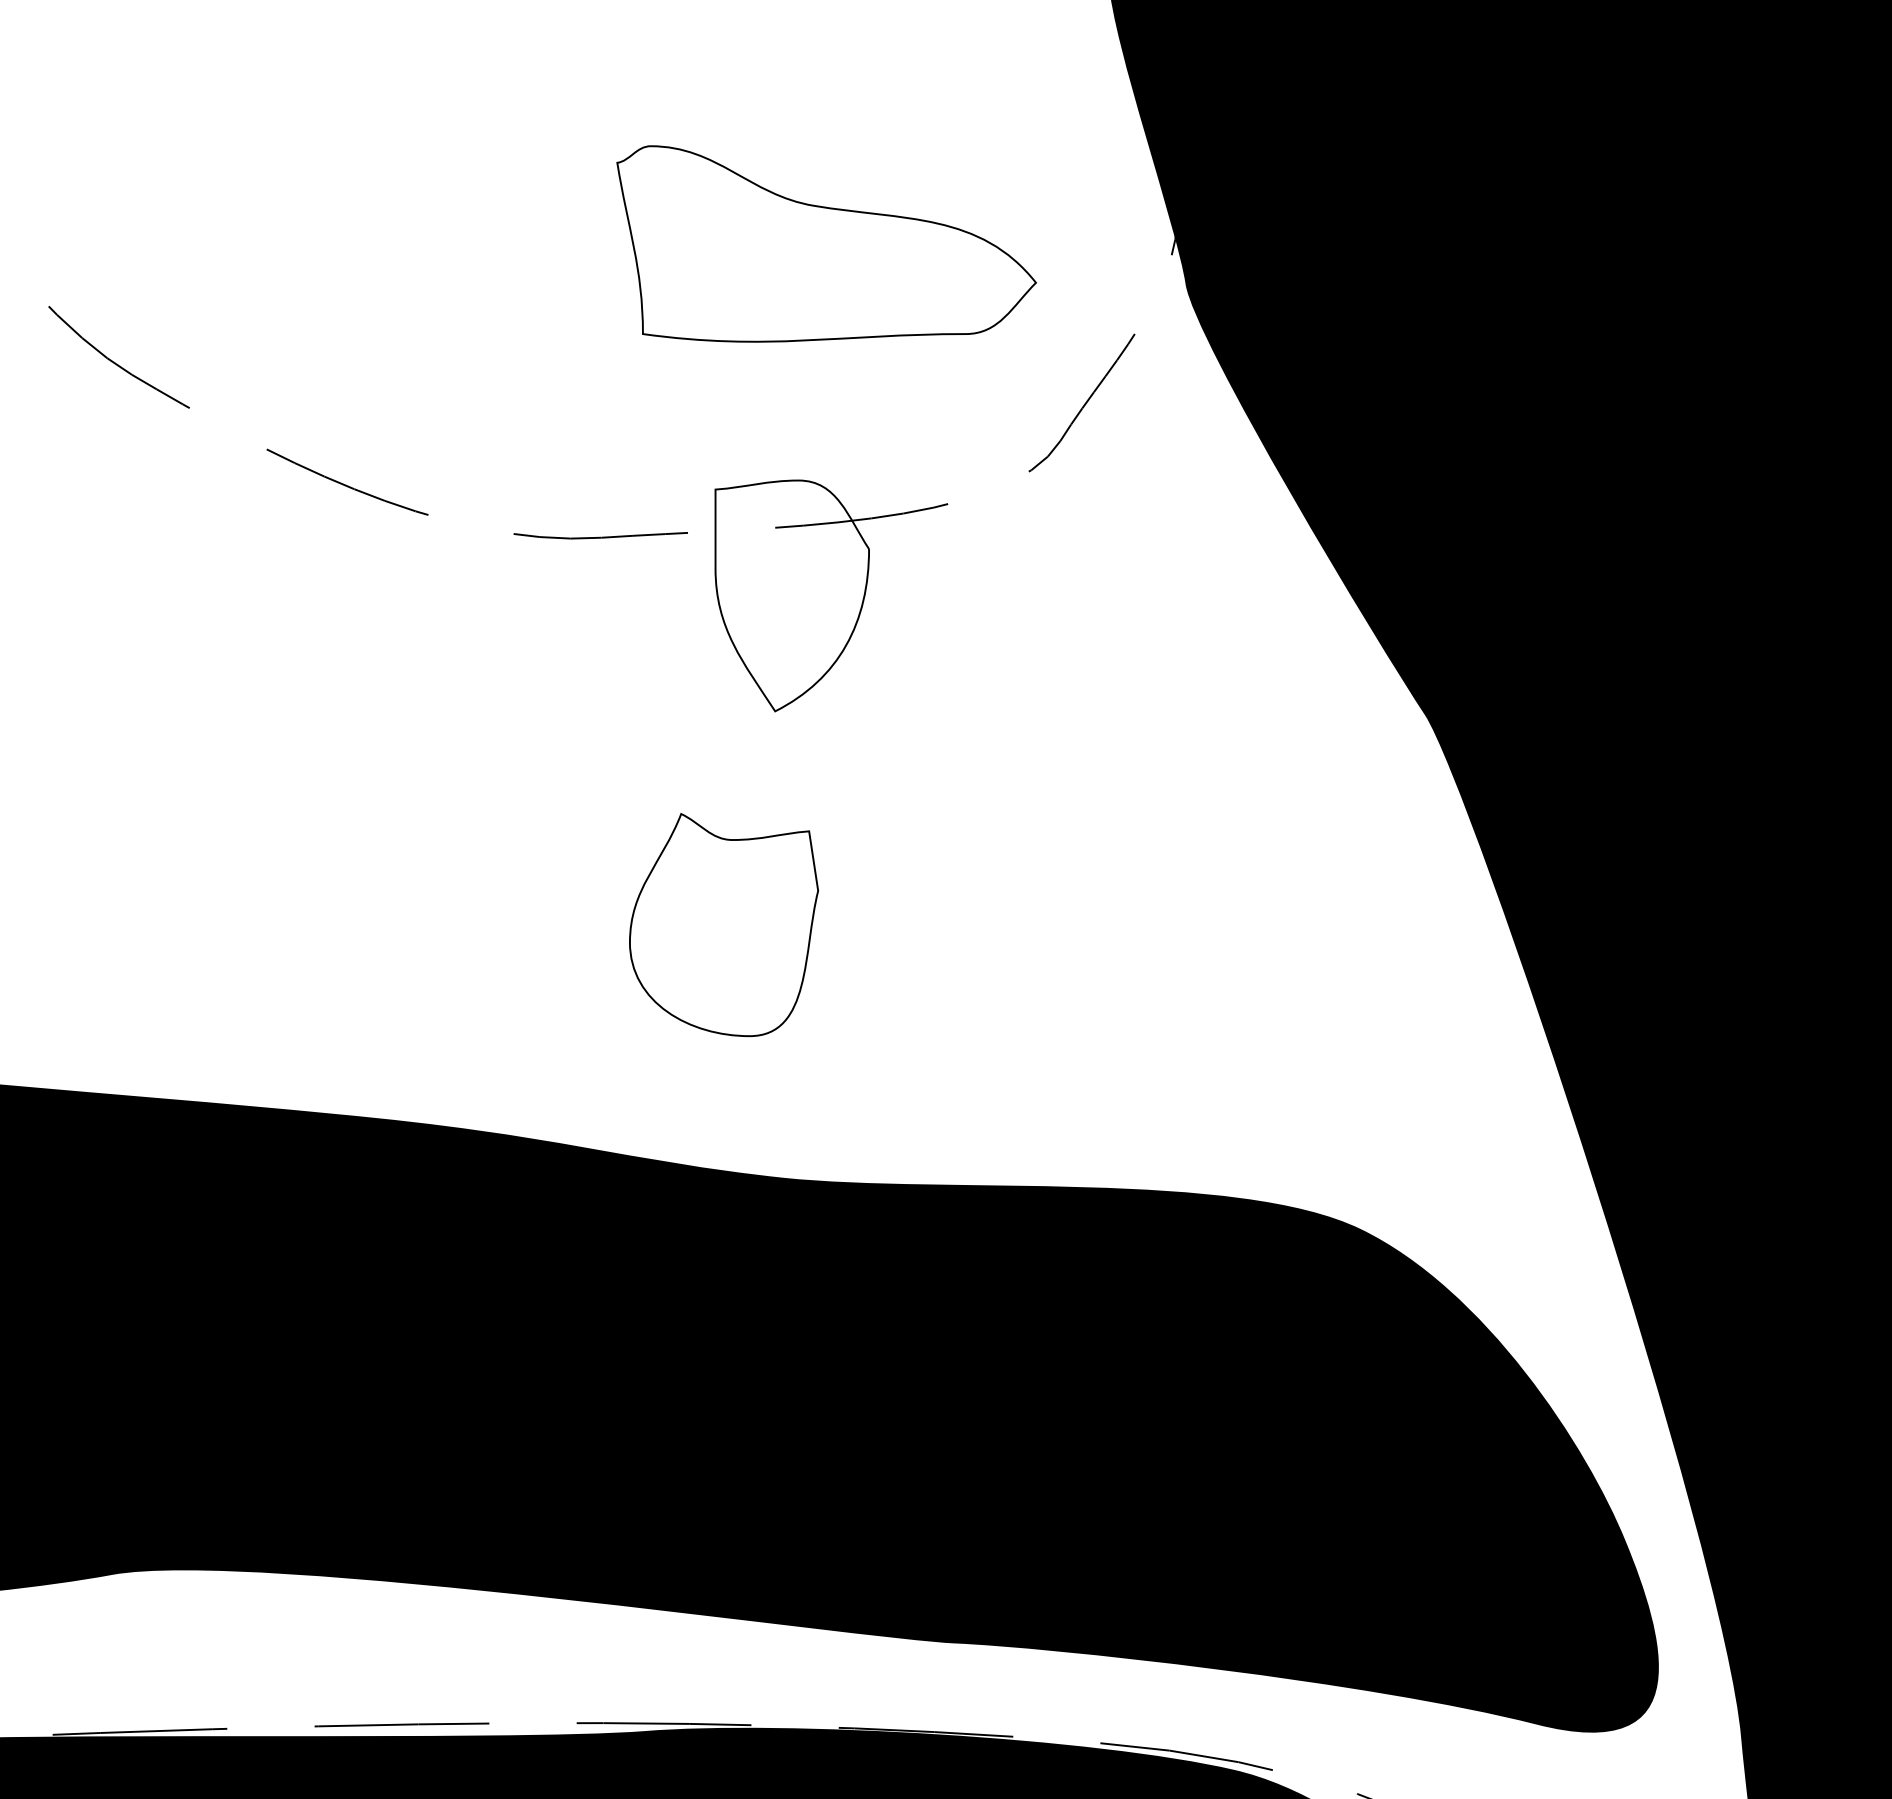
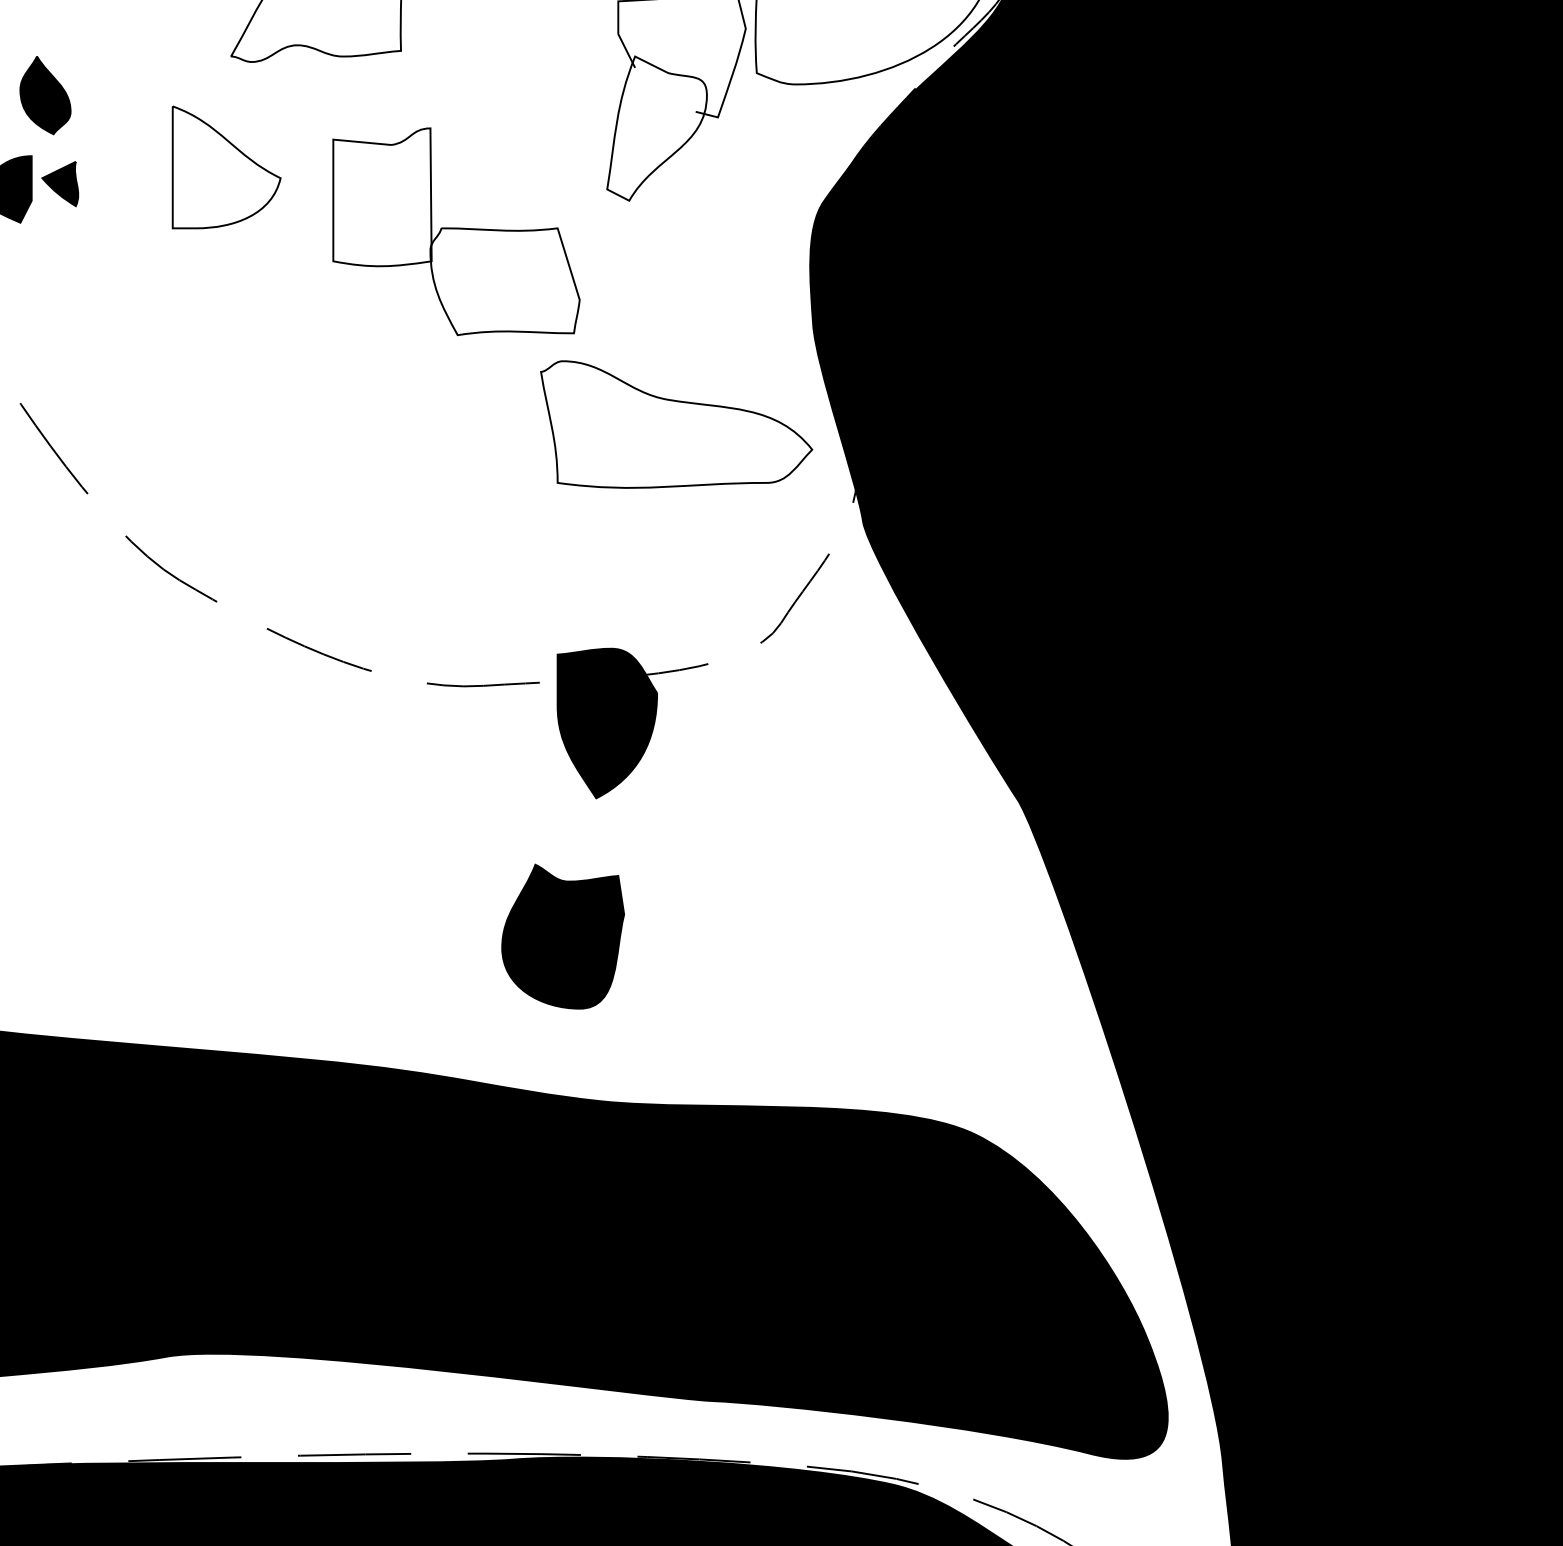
part: (826, 243) -> (676, 424), moved
fill: (792, 595) -> (607, 723), added
fill: (724, 924) -> (563, 936), added

